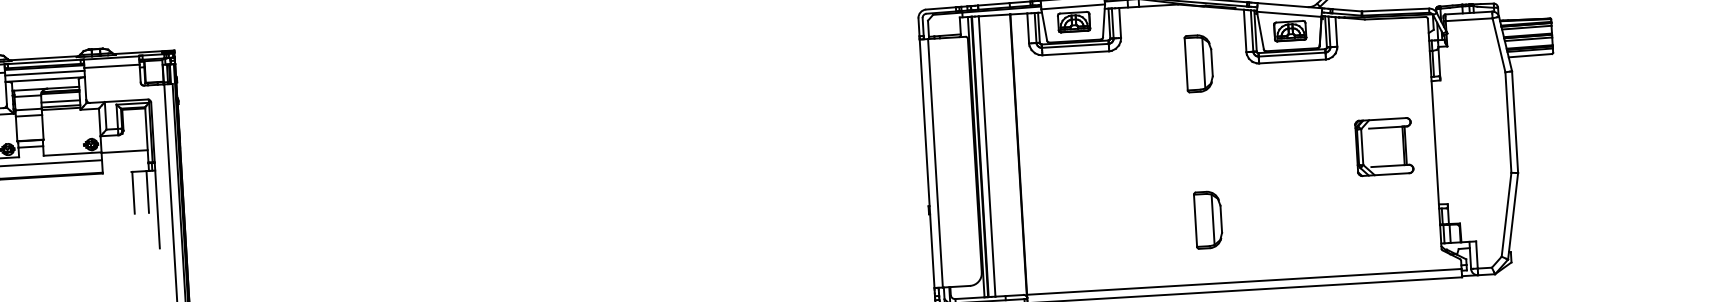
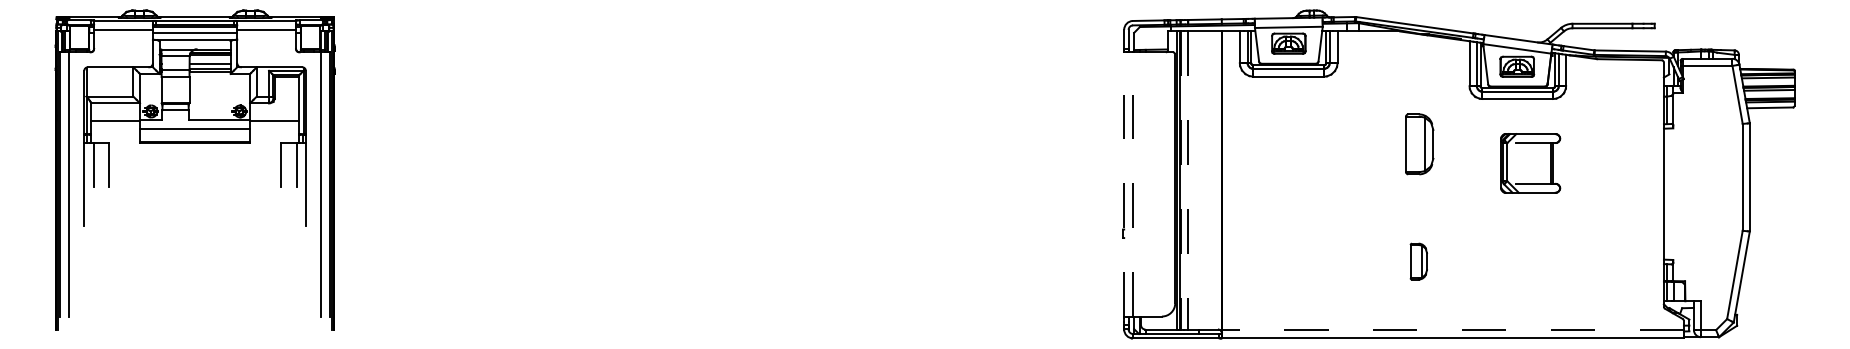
part: (1198, 63) -> (1419, 144), moved
part: (1384, 147) -> (1530, 163), moved
line: (980, 157) -> (1181, 181), solid -> dashed
line: (987, 157) -> (1188, 181), solid -> dashed
line: (927, 162) -> (1124, 183), solid -> dashed
line: (935, 162) -> (1133, 183), solid -> dashed
part: (1208, 219) -> (1418, 261), size x0.6
line: (1243, 281) -> (1452, 329), solid -> dashed

